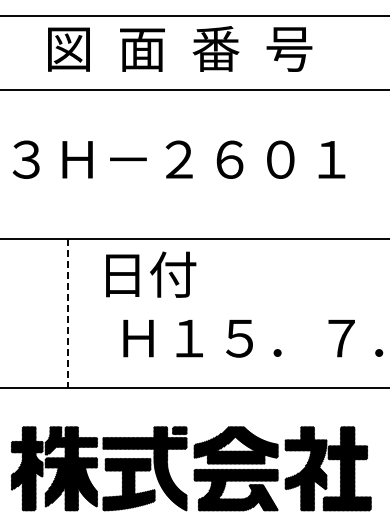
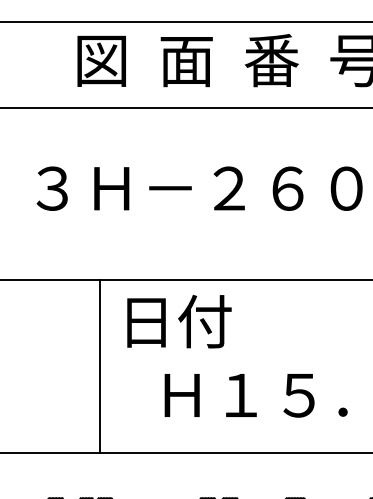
text: (151, 274) -> (179, 321), moved
line: (67, 314) -> (100, 367), dashed -> solid

